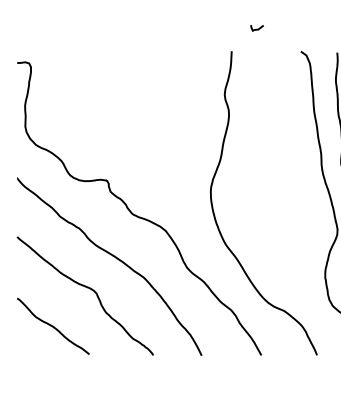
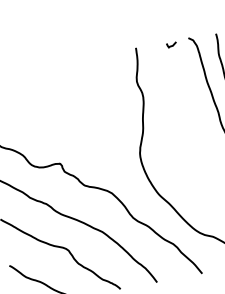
curve: (256, 28) -> (171, 45), moved

